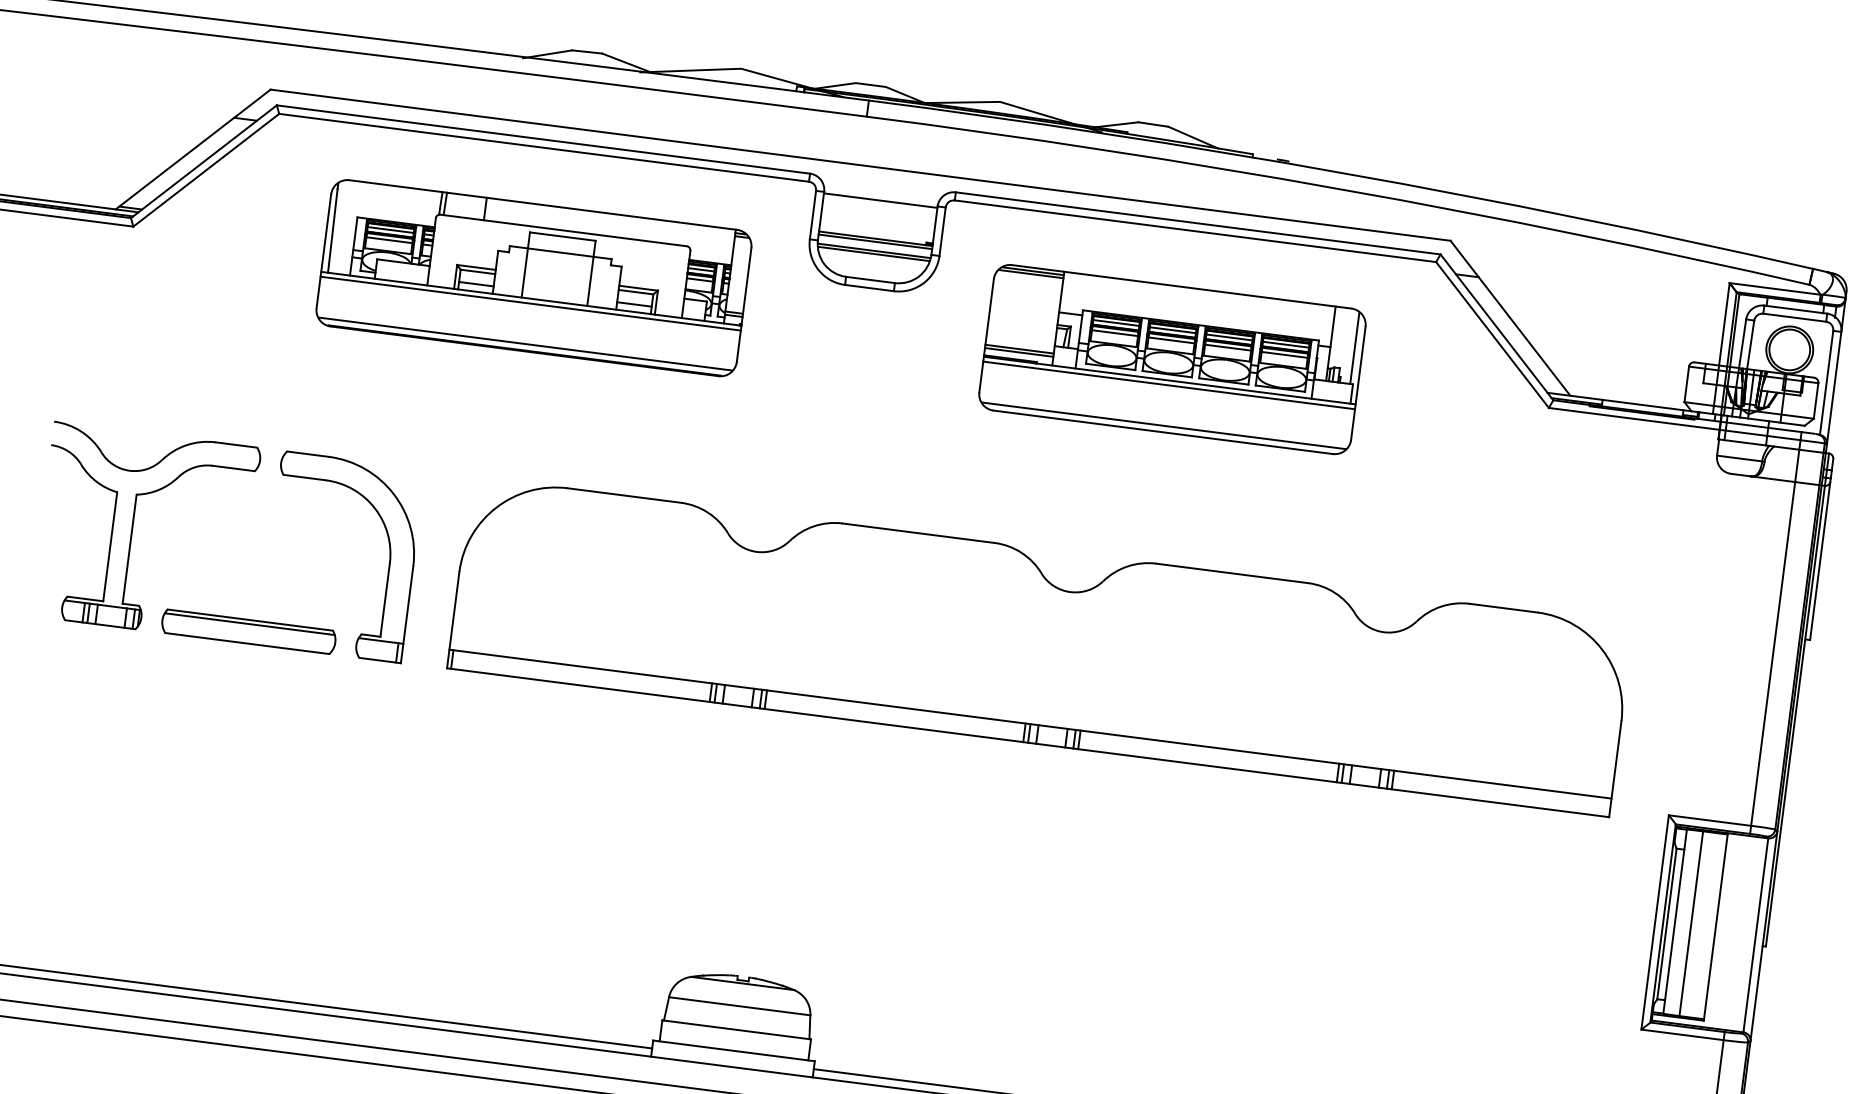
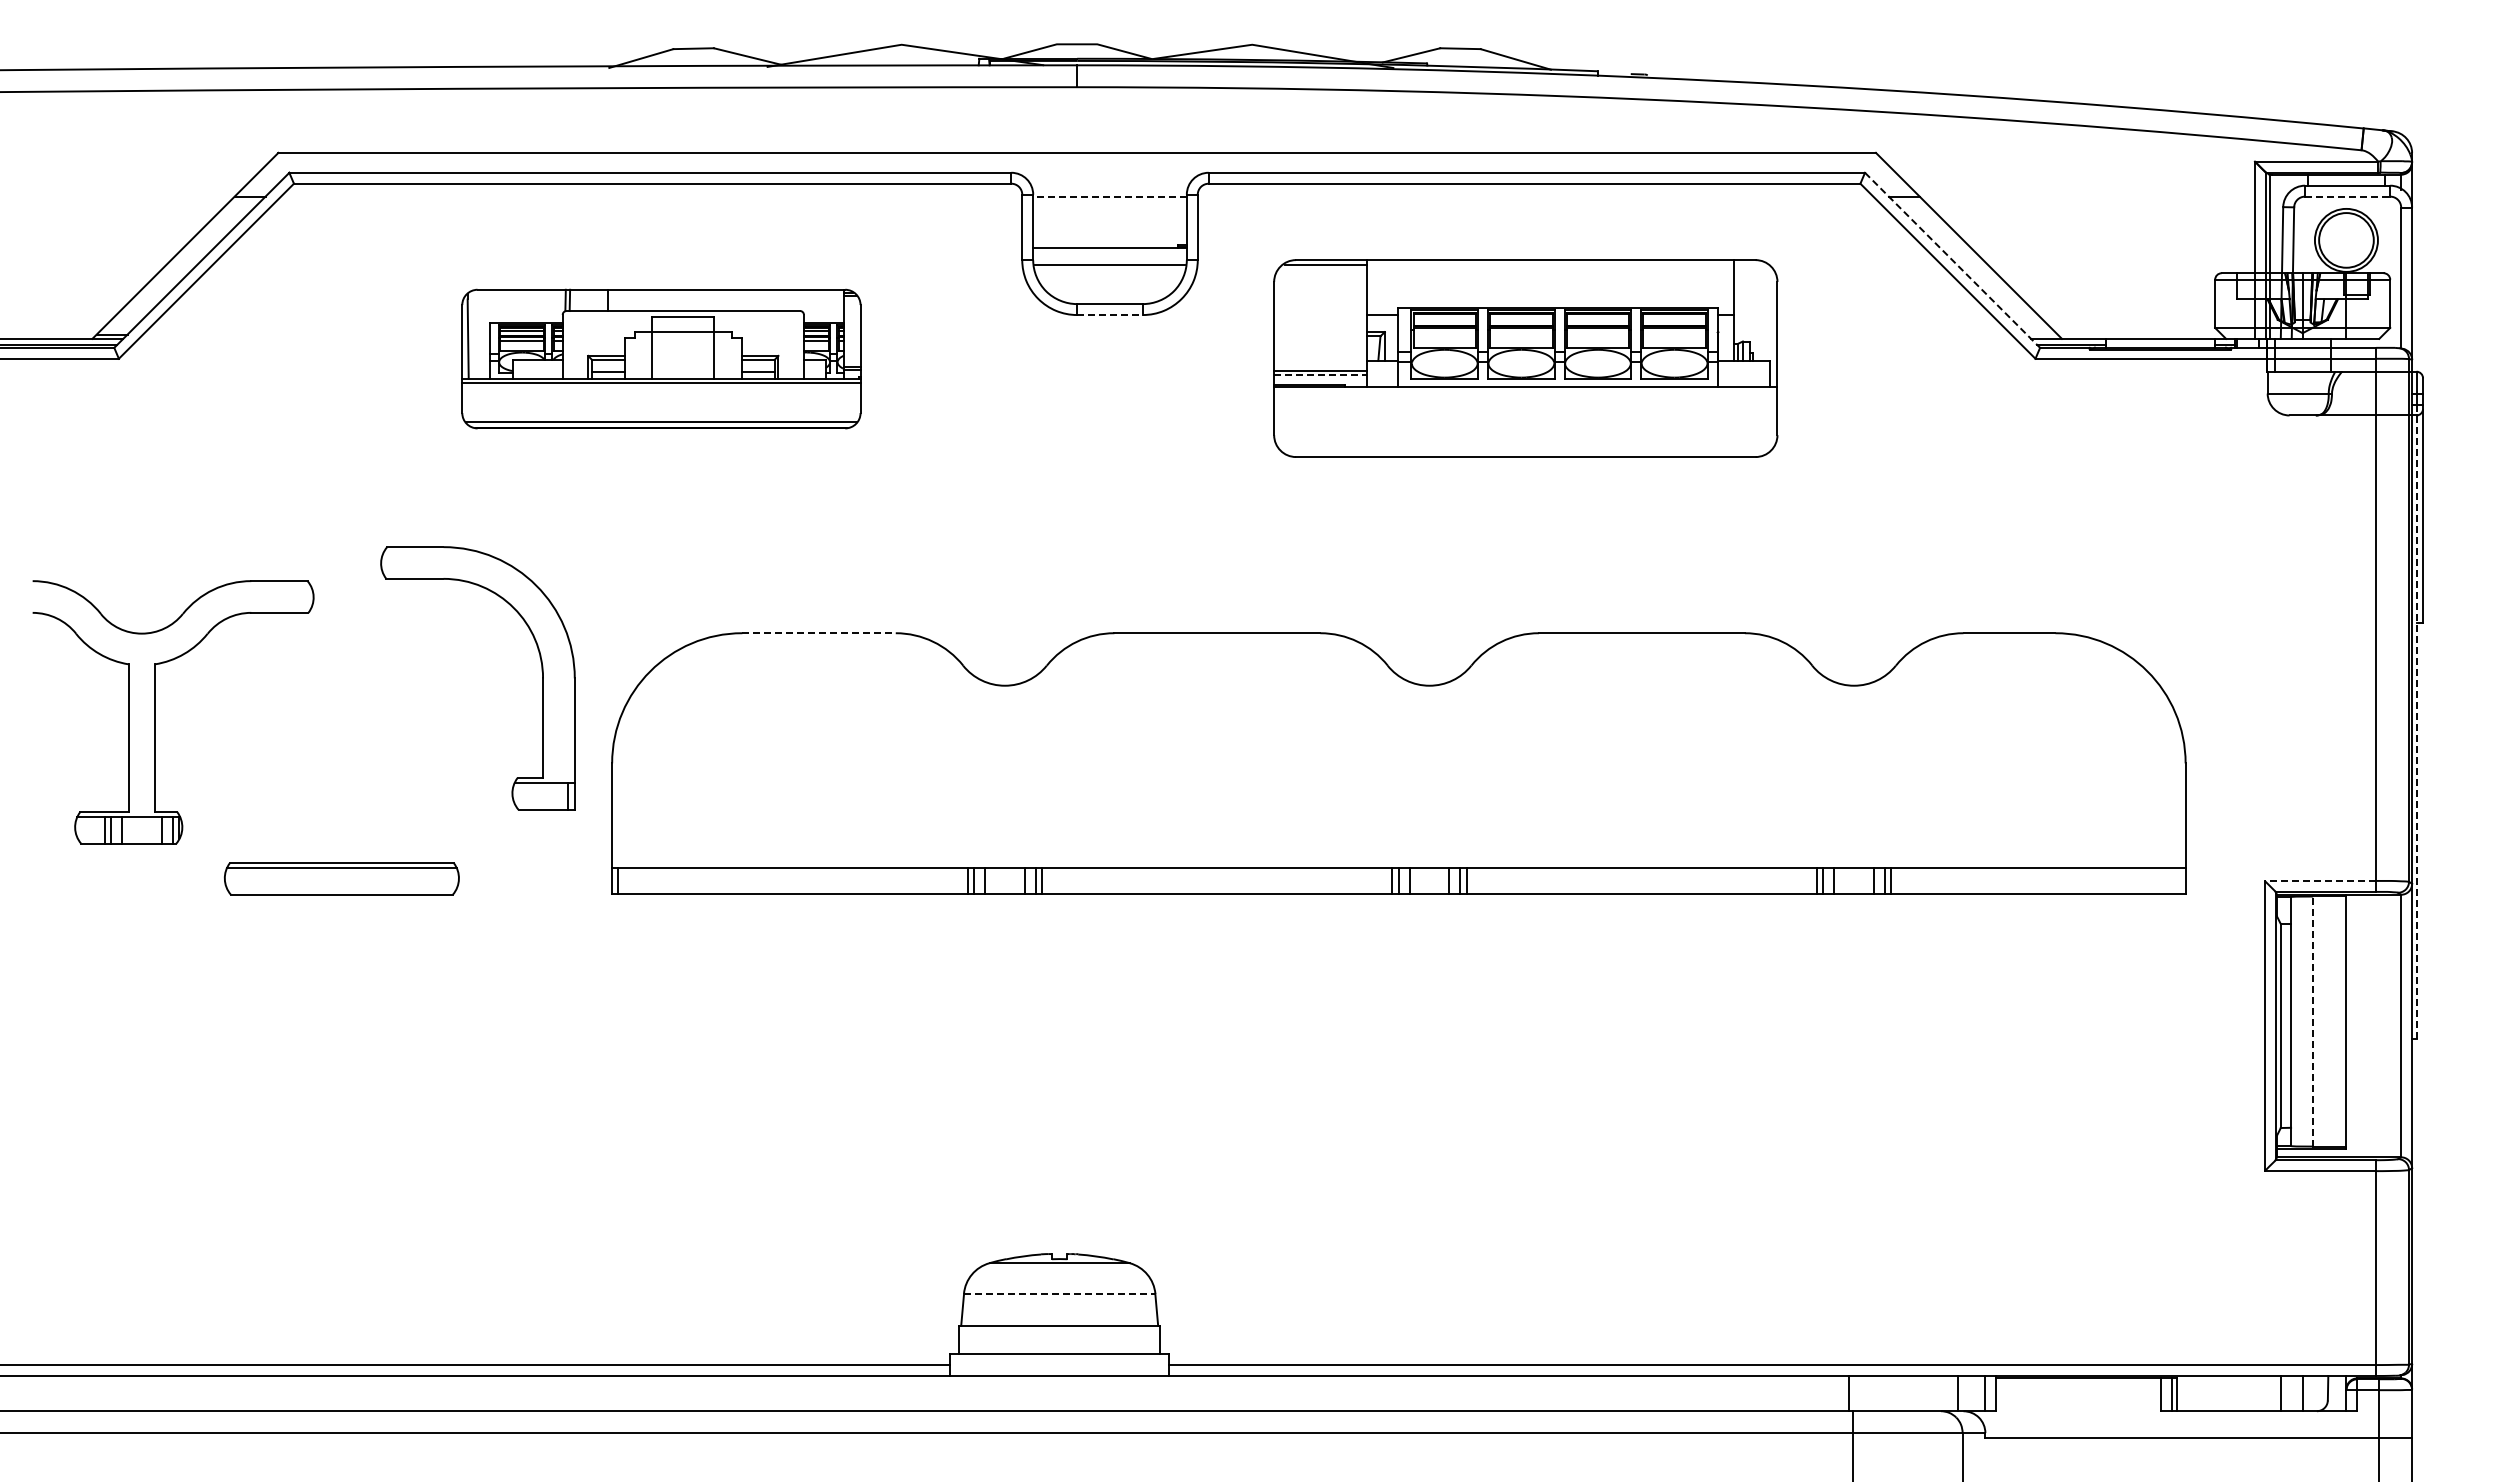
line: (881, 200) -> (1110, 196), solid -> dashed
line: (875, 241) -> (1109, 252), removed
line: (873, 253) -> (1109, 268), removed
line: (1030, 273) -> (1322, 268), removed
part: (534, 277) -> (661, 358), size x0.7
line: (869, 288) -> (1110, 315), solid -> dashed
line: (1794, 317) -> (2347, 196), solid -> dashed
line: (1116, 323) -> (1444, 319), removed
line: (1496, 327) -> (1952, 260), solid -> dashed
line: (1172, 330) -> (1521, 319), removed
line: (1114, 333) -> (1444, 333), removed
line: (1229, 337) -> (1597, 319), removed
line: (1171, 340) -> (1521, 333), removed
line: (1285, 344) -> (1674, 319), removed
line: (1227, 347) -> (1597, 333), removed
line: (1354, 348) -> (1766, 312), removed
line: (1019, 352) -> (1320, 375), solid -> dashed
line: (1284, 355) -> (1674, 333), removed
line: (1168, 385) -> (1525, 393), removed
line: (1163, 425) -> (1525, 448), removed
line: (624, 495) -> (819, 633), solid -> dashed
part: (132, 530) -> (155, 712), moved
part: (389, 557) -> (541, 671), moved
line: (1795, 711) -> (2416, 721), solid -> dashed
line: (1710, 820) -> (2320, 880), solid -> dashed
line: (1691, 923) -> (2313, 1021), solid -> dashed
line: (739, 1005) -> (1059, 1293), solid -> dashed

